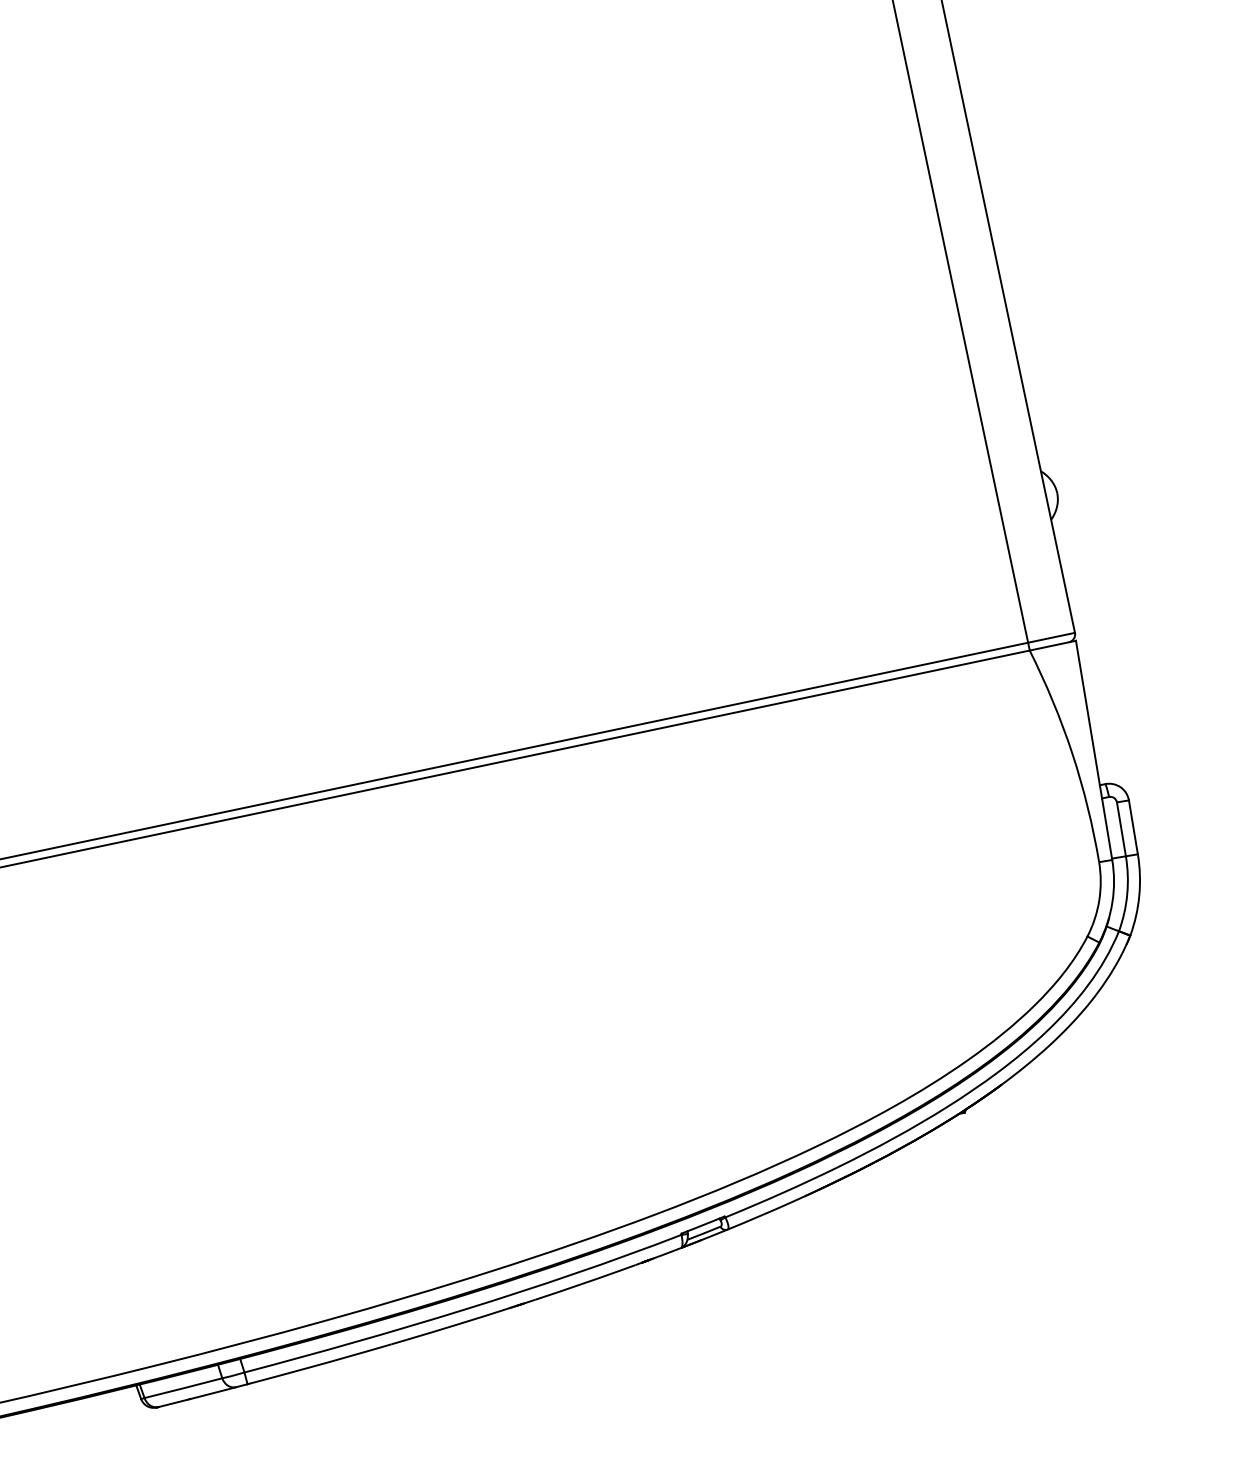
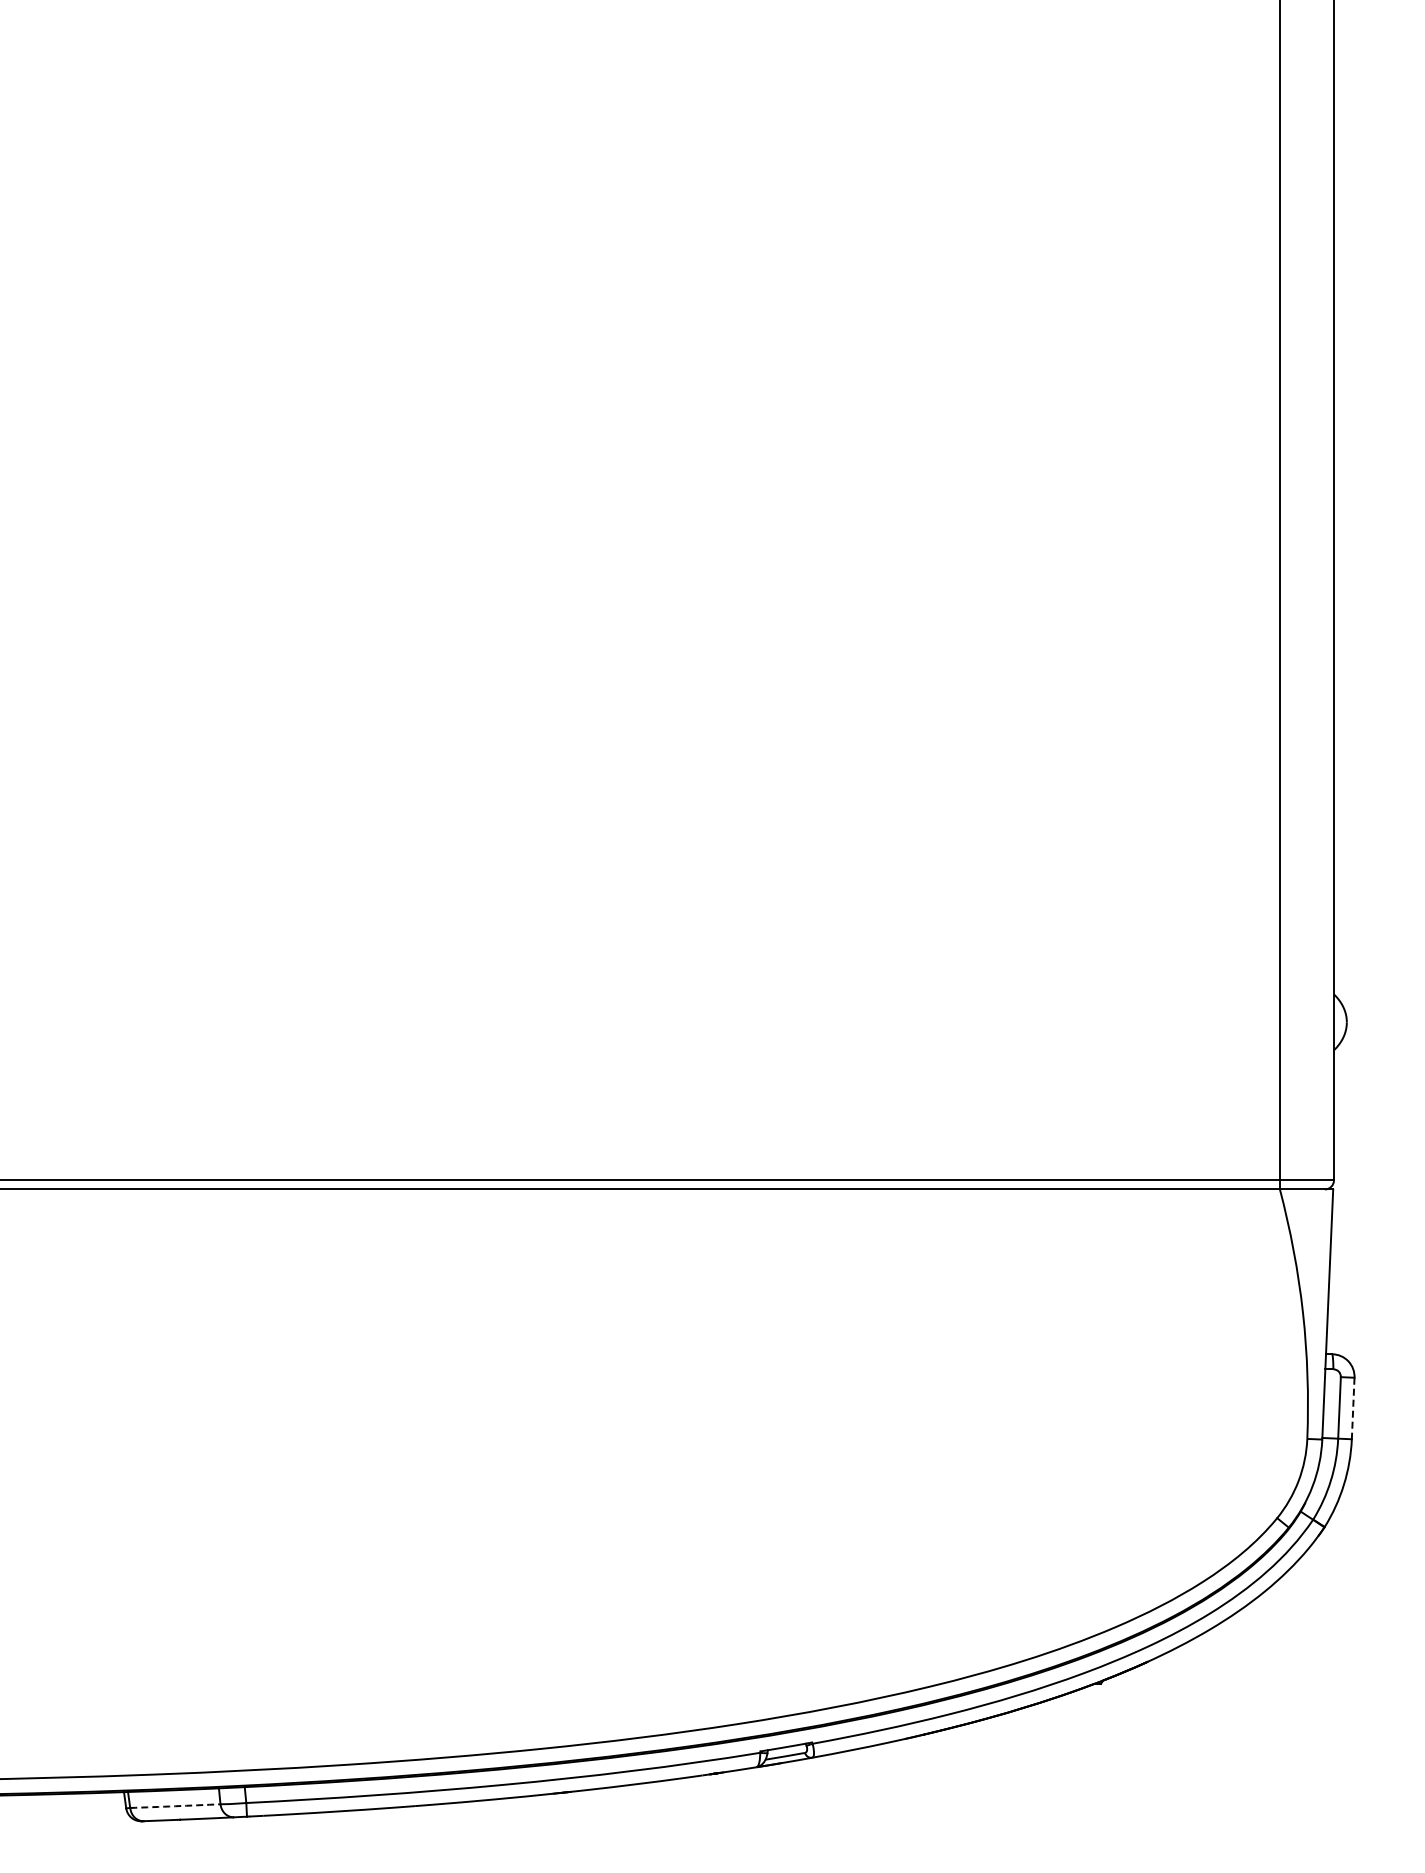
line: (1133, 827) -> (1353, 1408), solid -> dashed
arc: (183, 1388) -> (175, 1806), solid -> dashed

